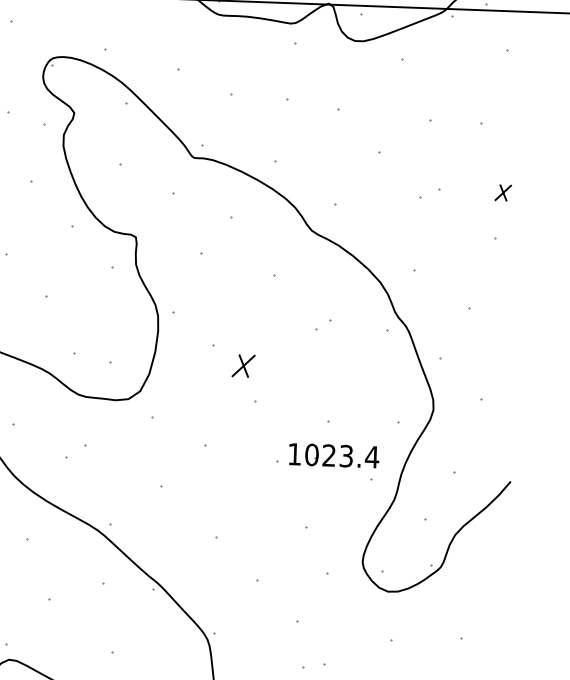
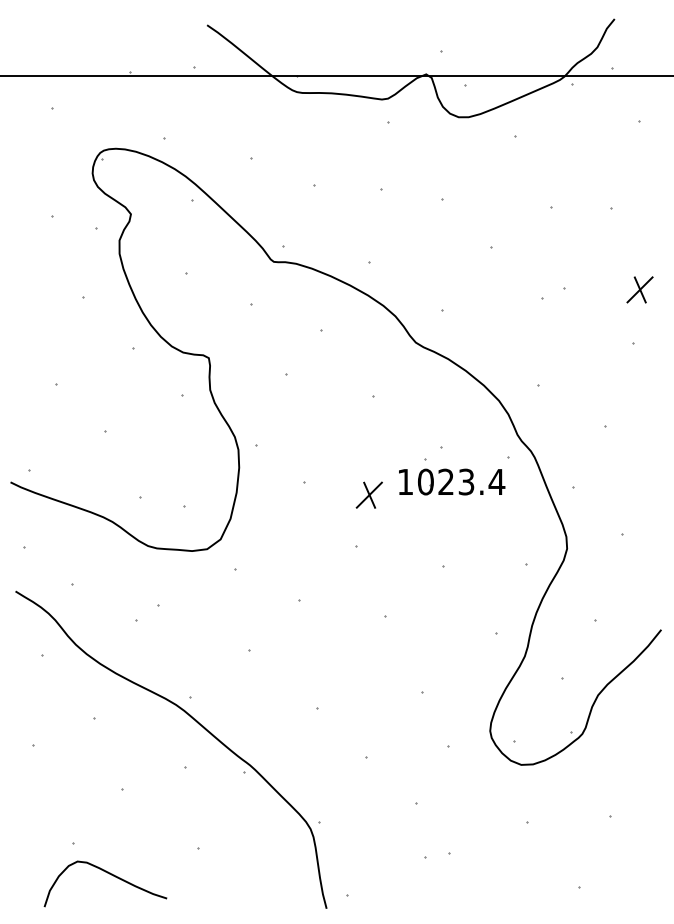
part: (502, 192) -> (639, 289), size x1.43
part: (242, 365) -> (368, 494), moved
part: (334, 455) -> (452, 481), moved

